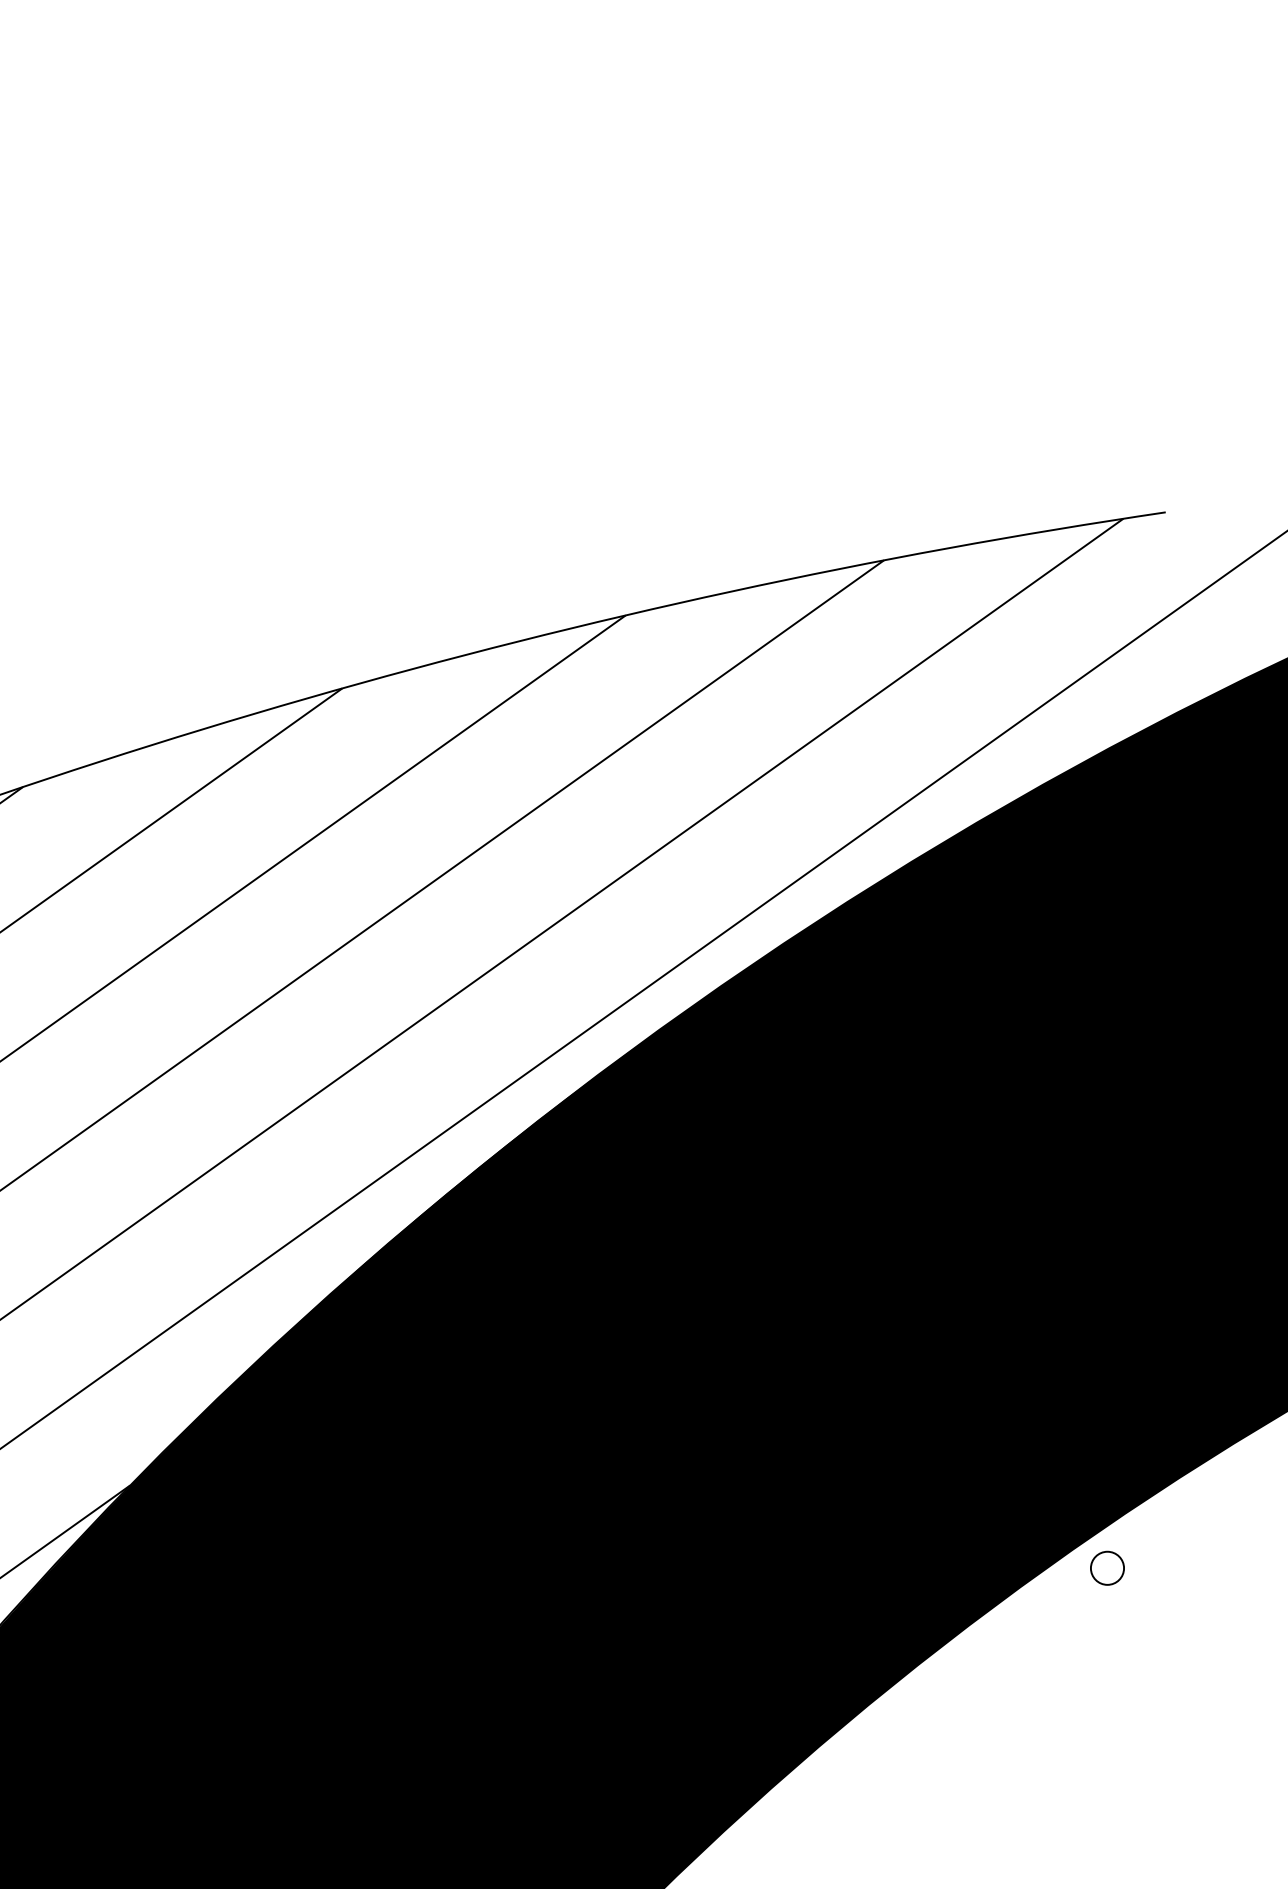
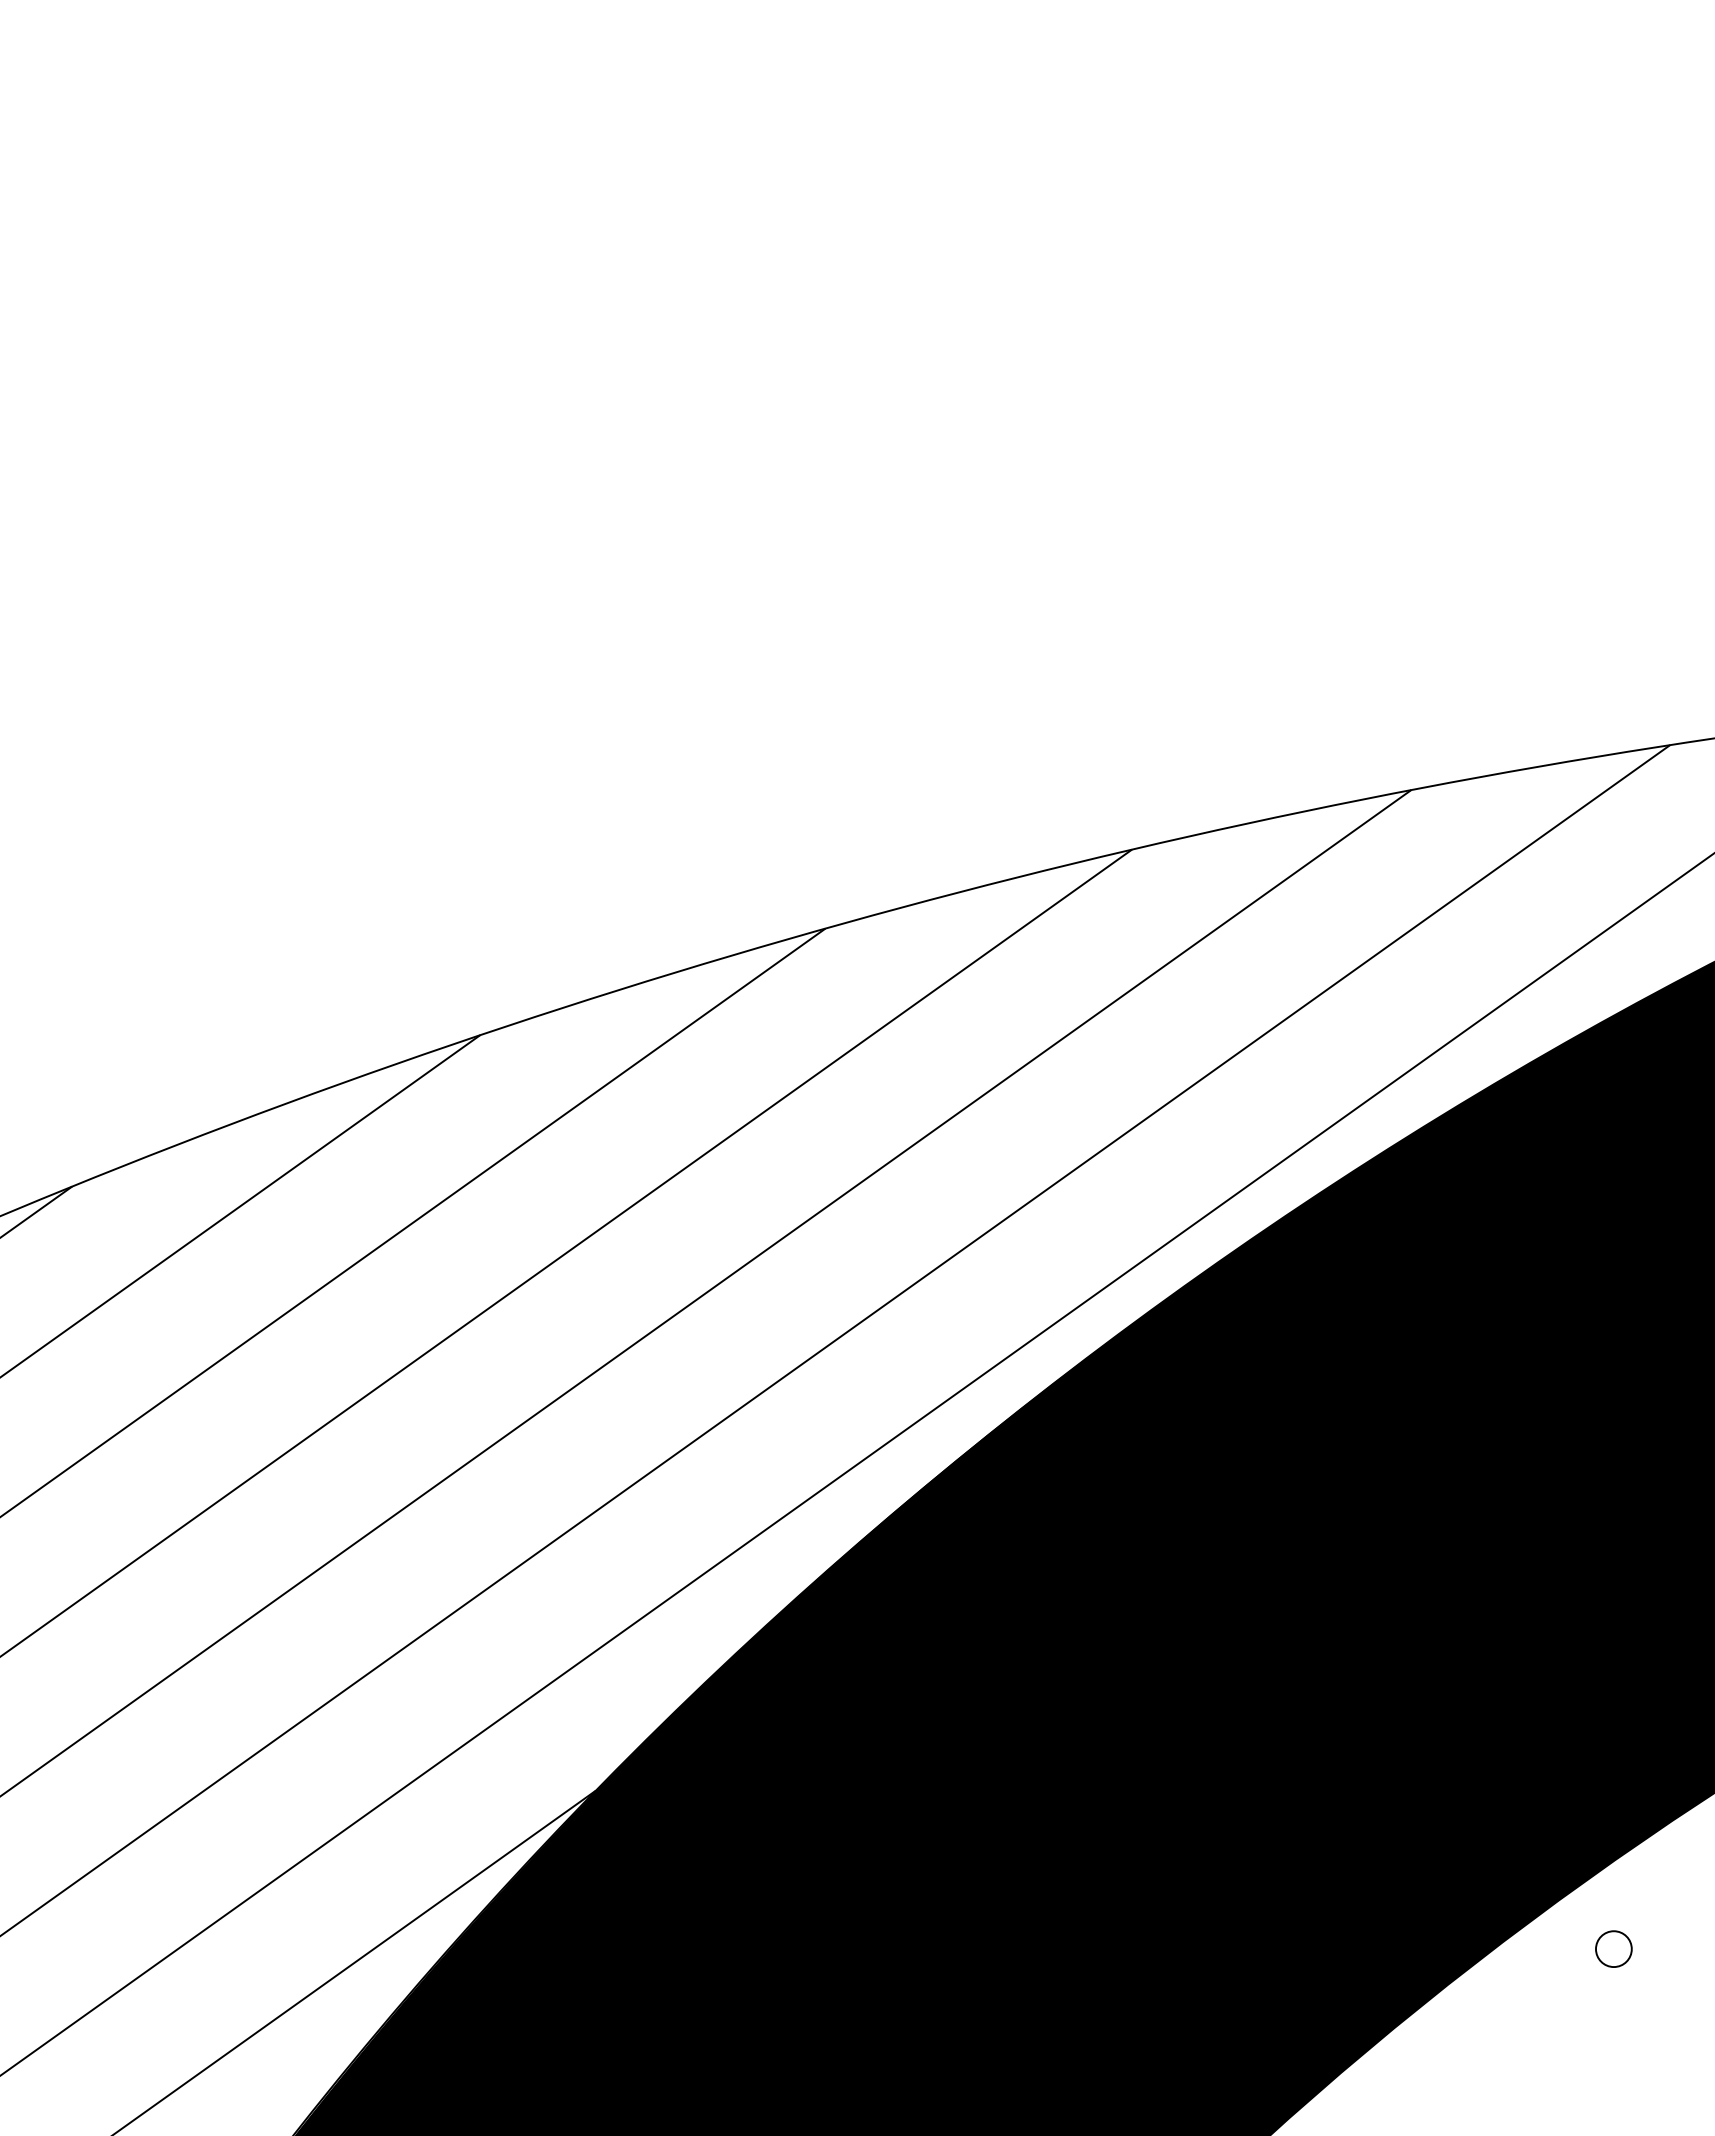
circle: (1107, 1567) -> (1613, 1948), moved

